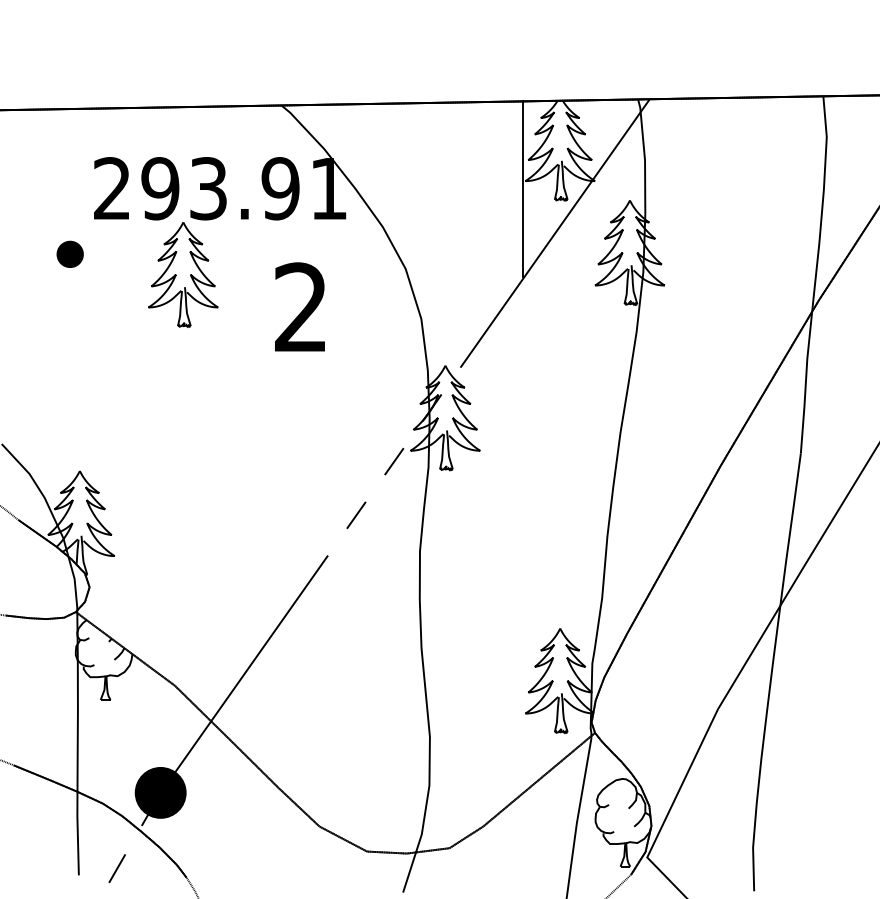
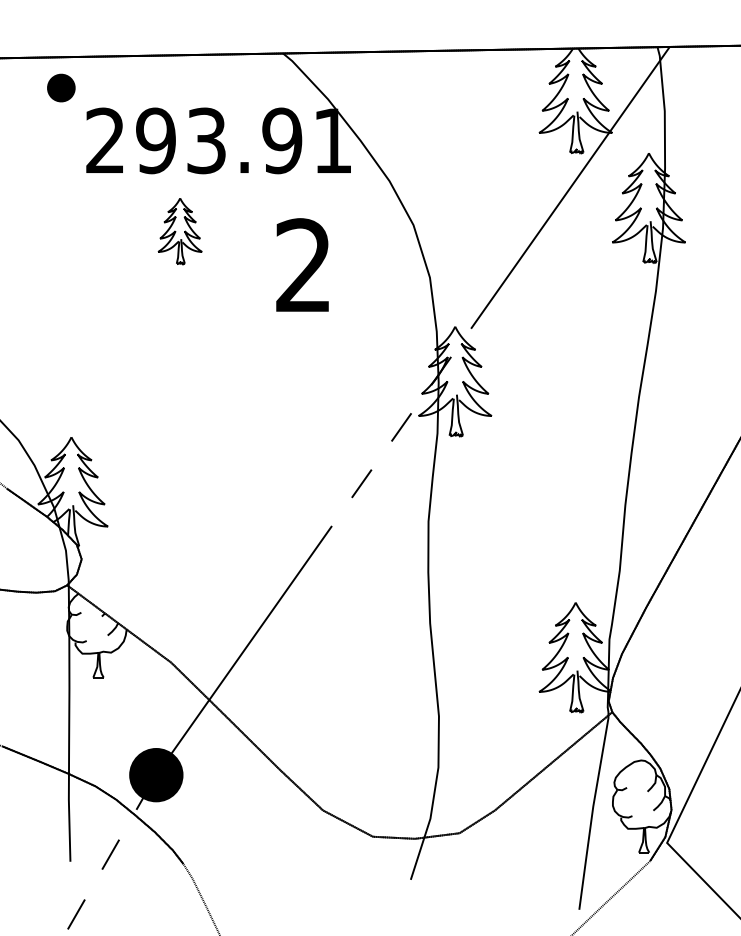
line: (523, 188) -> (537, 140), removed
part: (69, 253) -> (60, 87), moved
part: (183, 274) -> (180, 230), size x0.6

